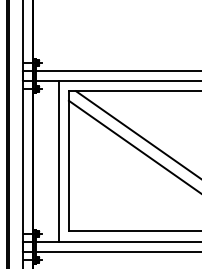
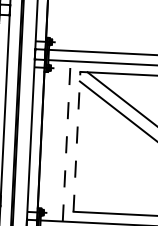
line: (58, 160) -> (66, 140), solid -> dashed
line: (68, 160) -> (76, 141), solid -> dashed

